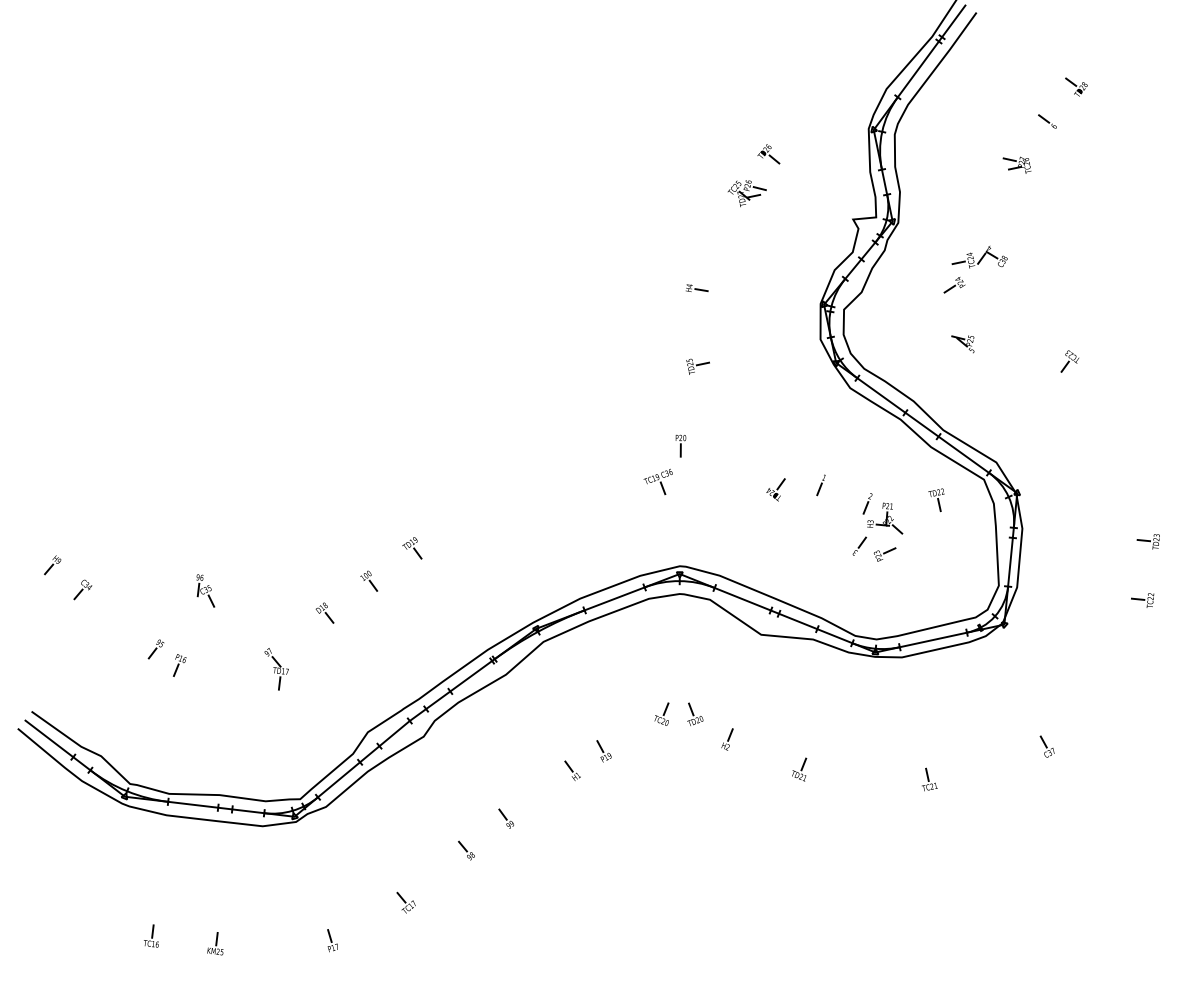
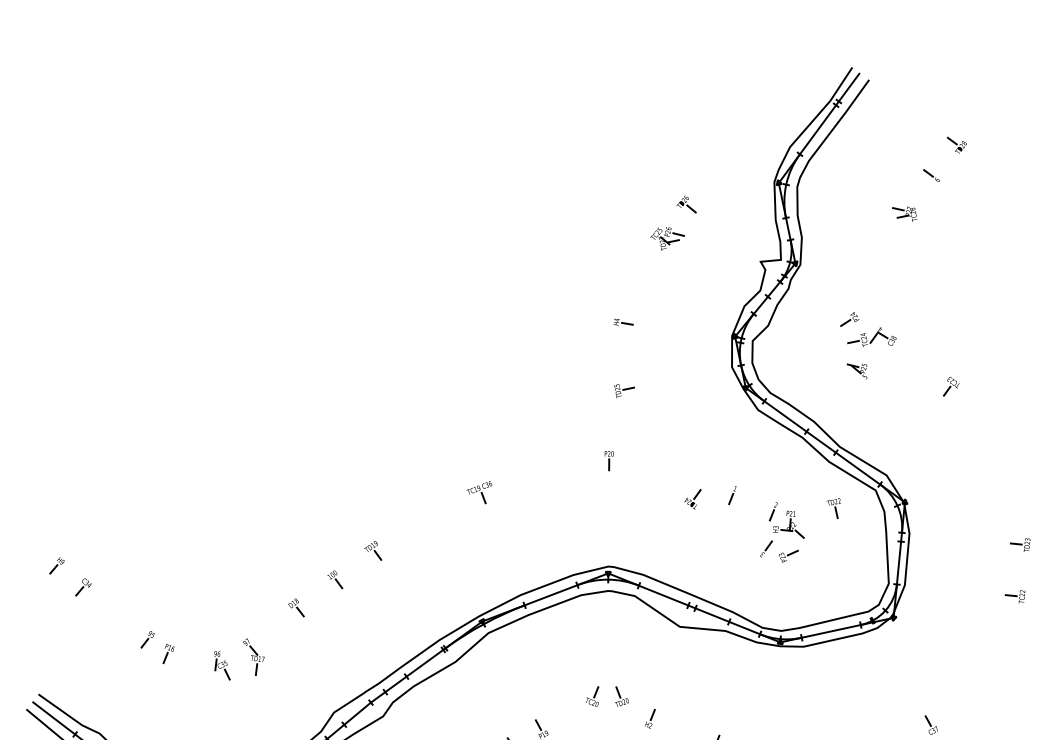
part: (979, 256) -> (871, 336), moved
part: (657, 481) -> (478, 492), moved
part: (205, 590) -> (222, 665), moved

